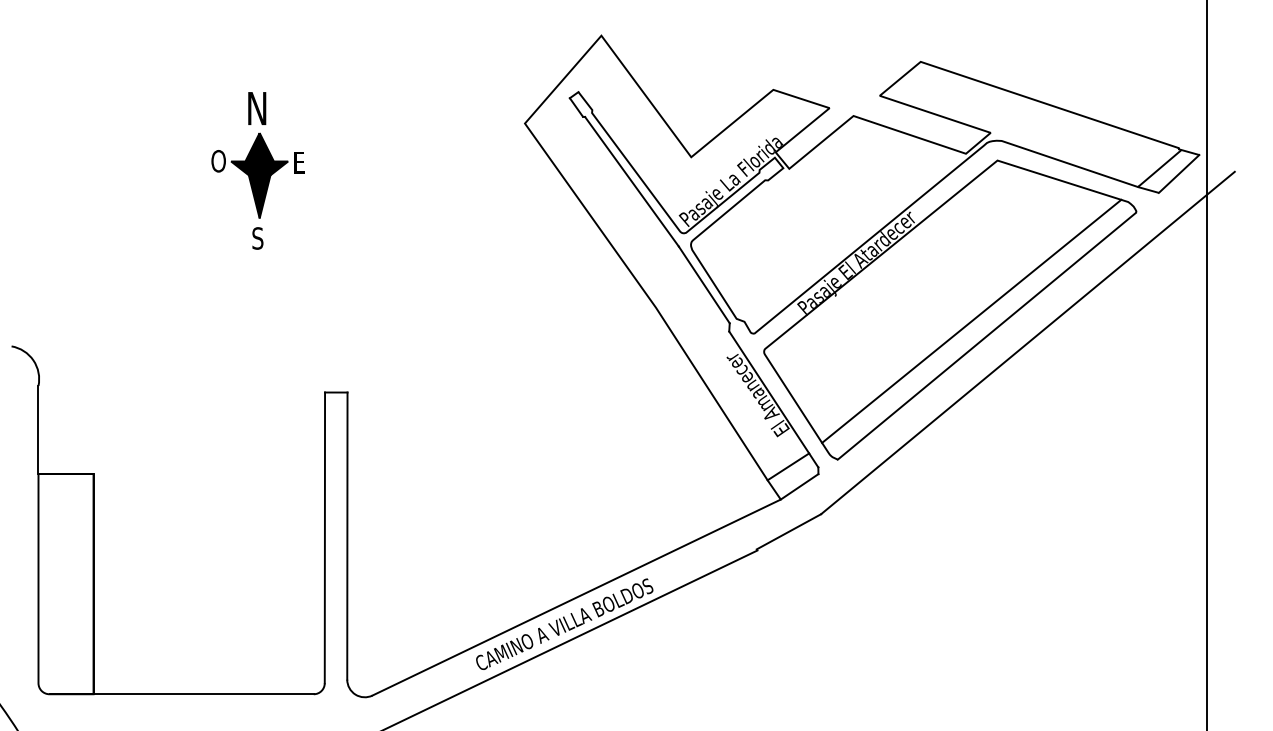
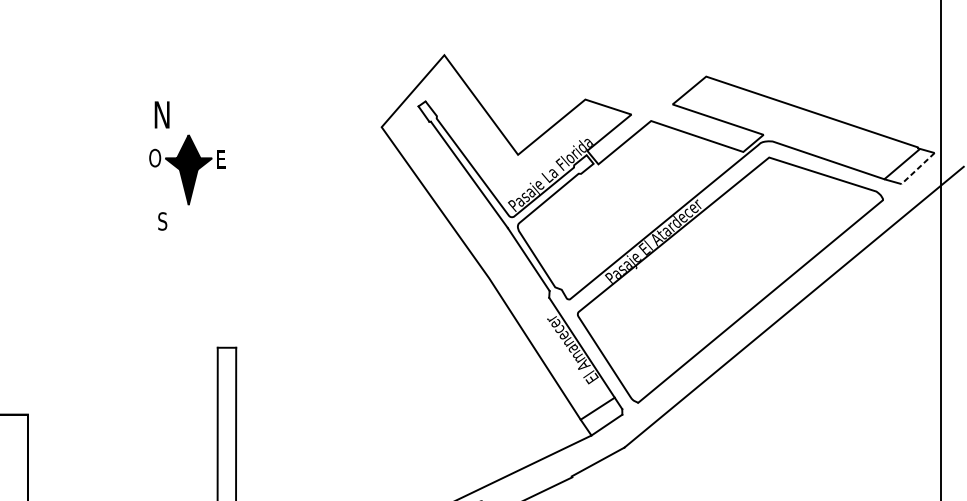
line: (1179, 173) -> (918, 168), solid -> dashed
part: (257, 175) -> (186, 169), moved
line: (971, 320) -> (747, 288), removed

